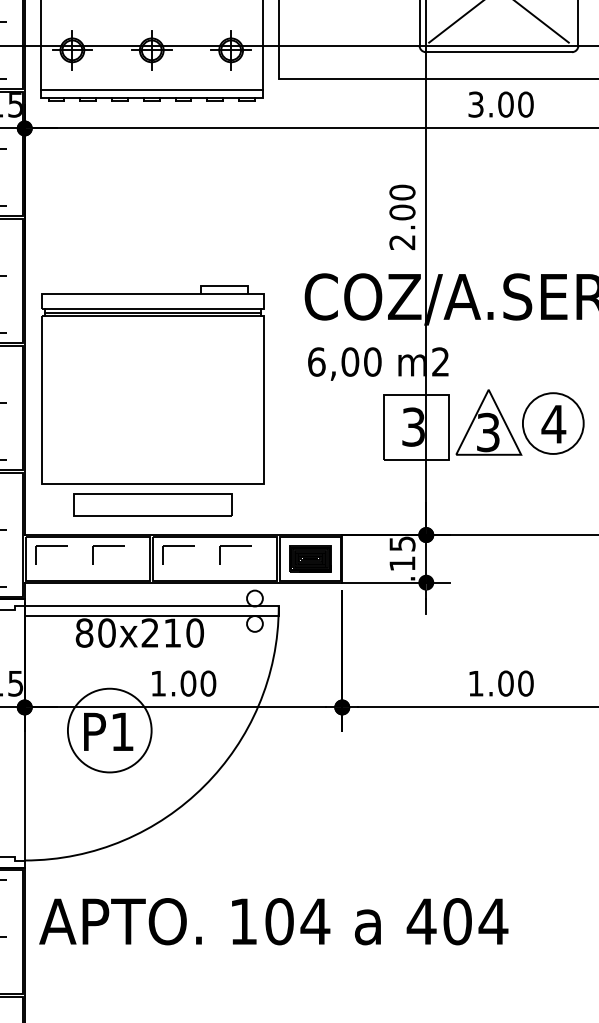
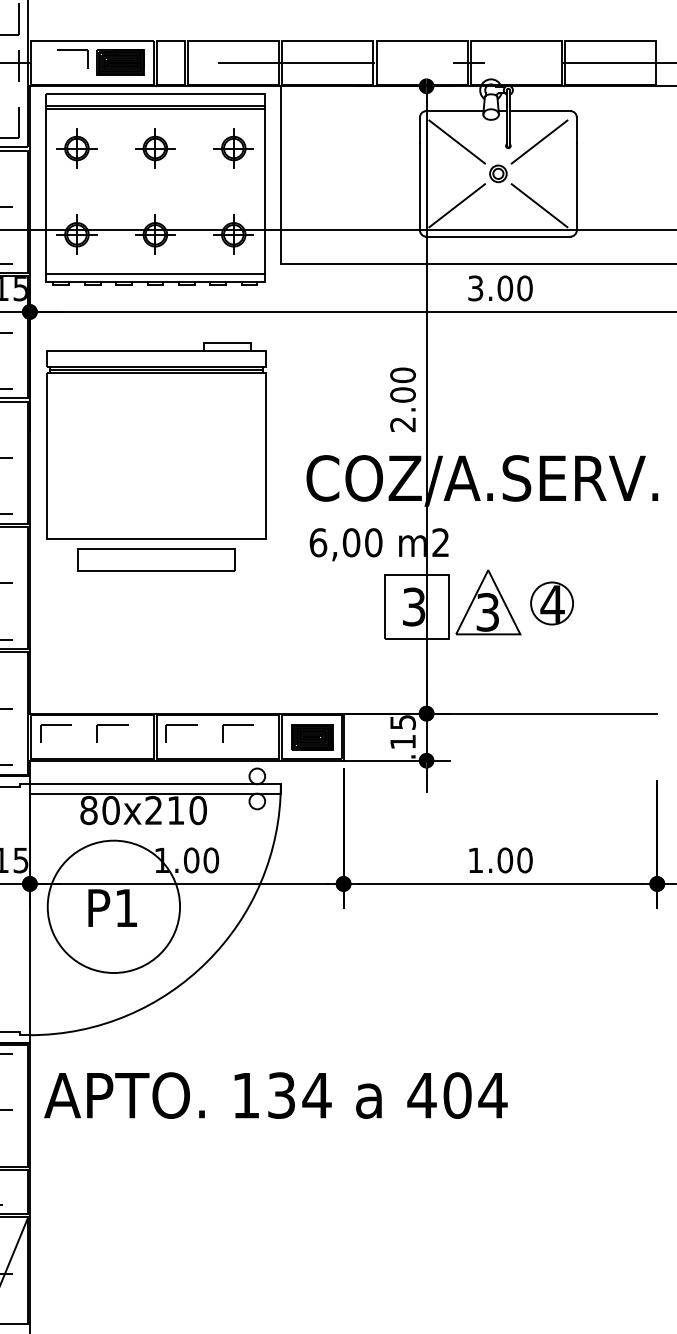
part: (152, 400) -> (156, 456), moved
circle: (553, 423) -> (552, 603), size x0.7
circle: (109, 730) -> (113, 906), size x1.6
text: (279, 921) -> (281, 1095), 104 -> 134

